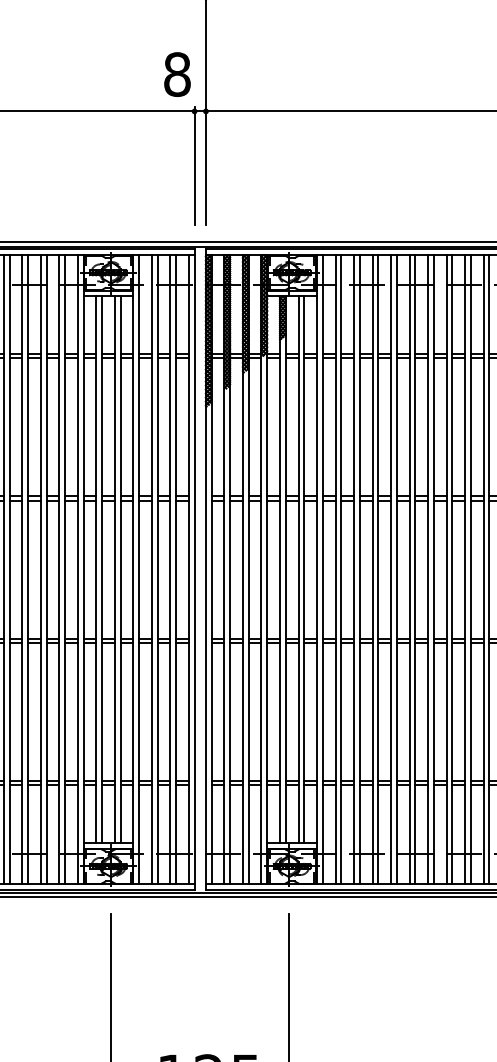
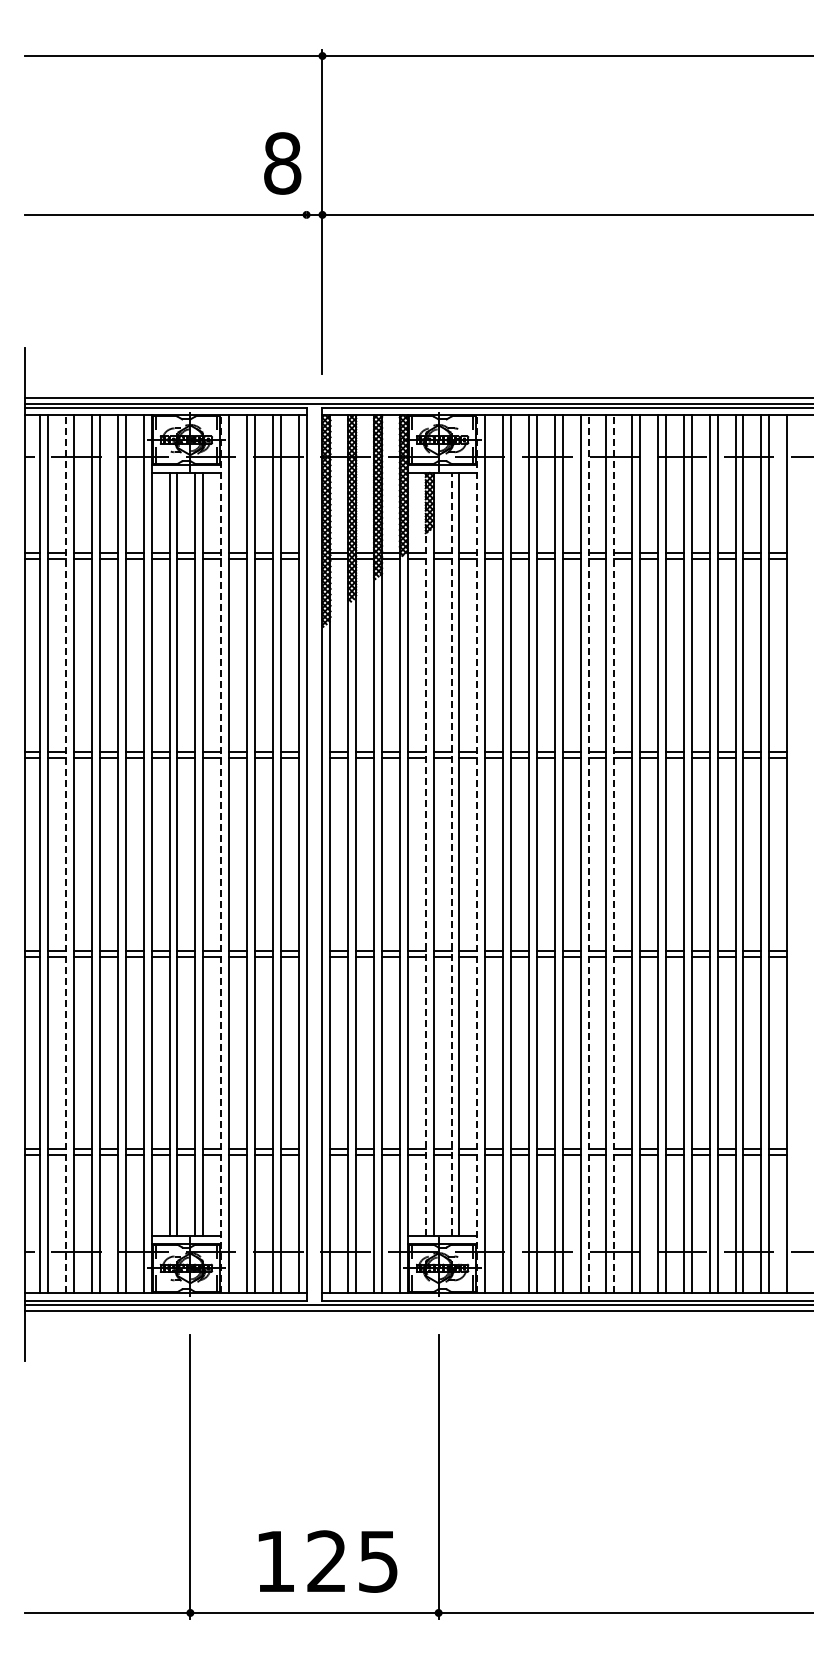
line: (194, 165) -> (306, 290), removed
line: (22, 569) -> (66, 854), solid -> dashed
line: (133, 569) -> (221, 854), solid -> dashed
line: (279, 569) -> (425, 853), solid -> dashed
line: (298, 569) -> (451, 853), solid -> dashed
line: (317, 569) -> (477, 854), solid -> dashed
line: (396, 569) -> (588, 854), solid -> dashed
line: (415, 569) -> (614, 854), solid -> dashed

